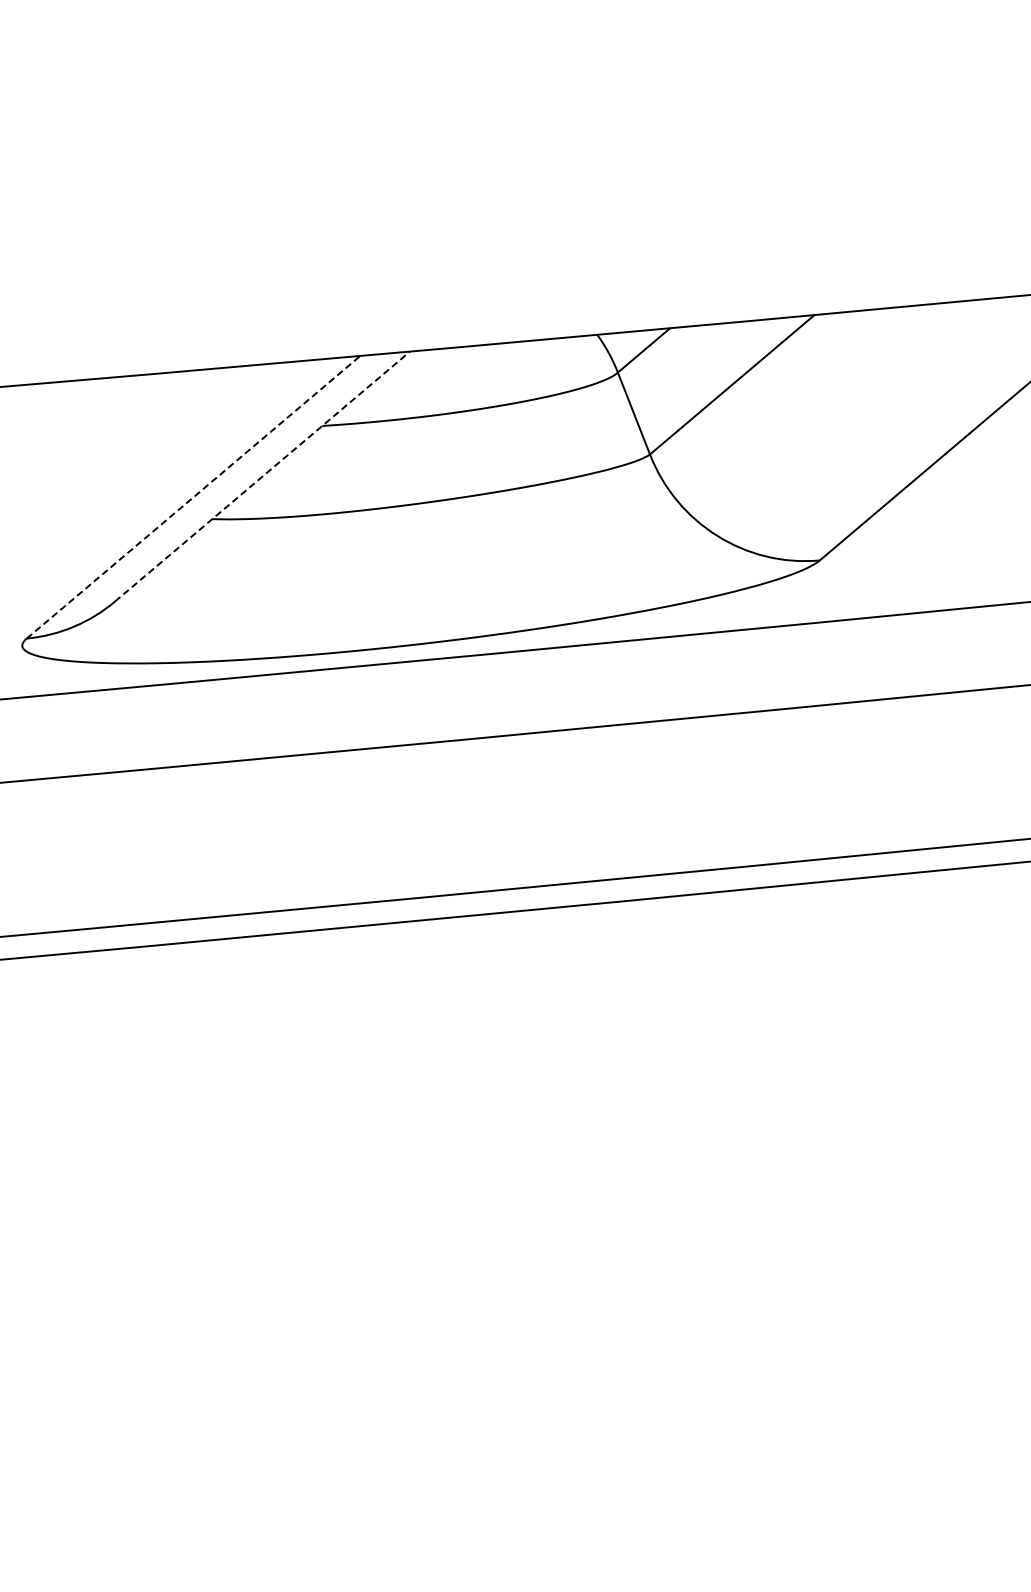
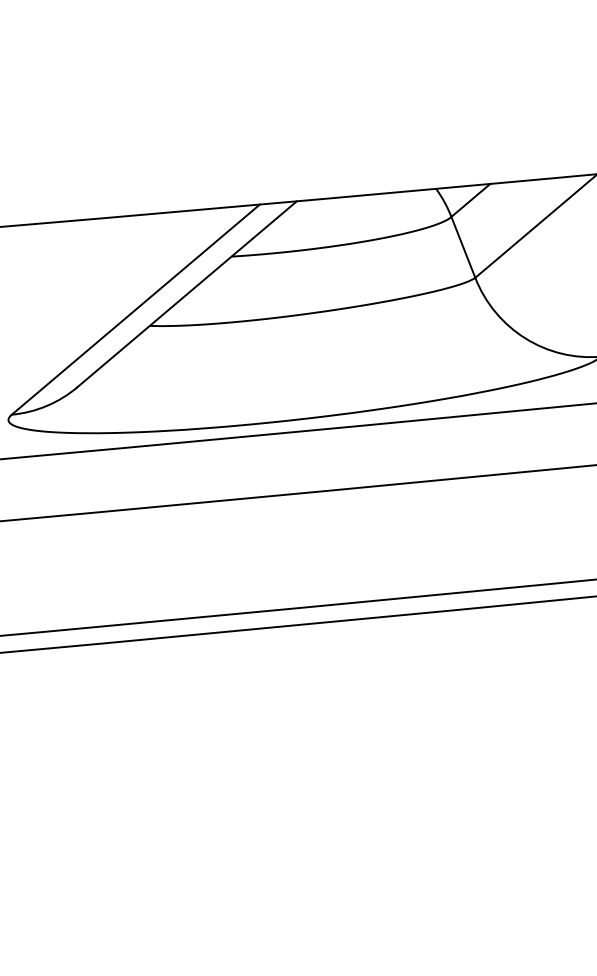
line: (262, 476) -> (187, 294), dashed -> solid
line: (193, 497) -> (135, 309), dashed -> solid

